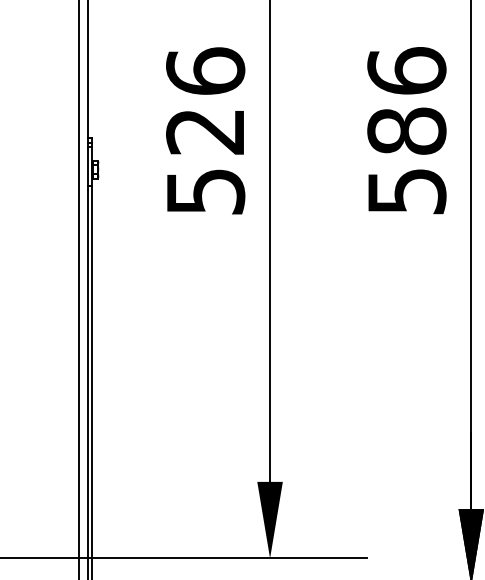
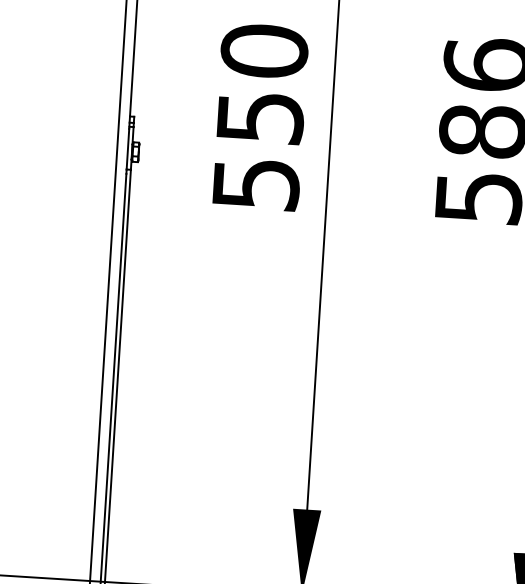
text: (205, 100) -> (262, 83), 526 -> 550

